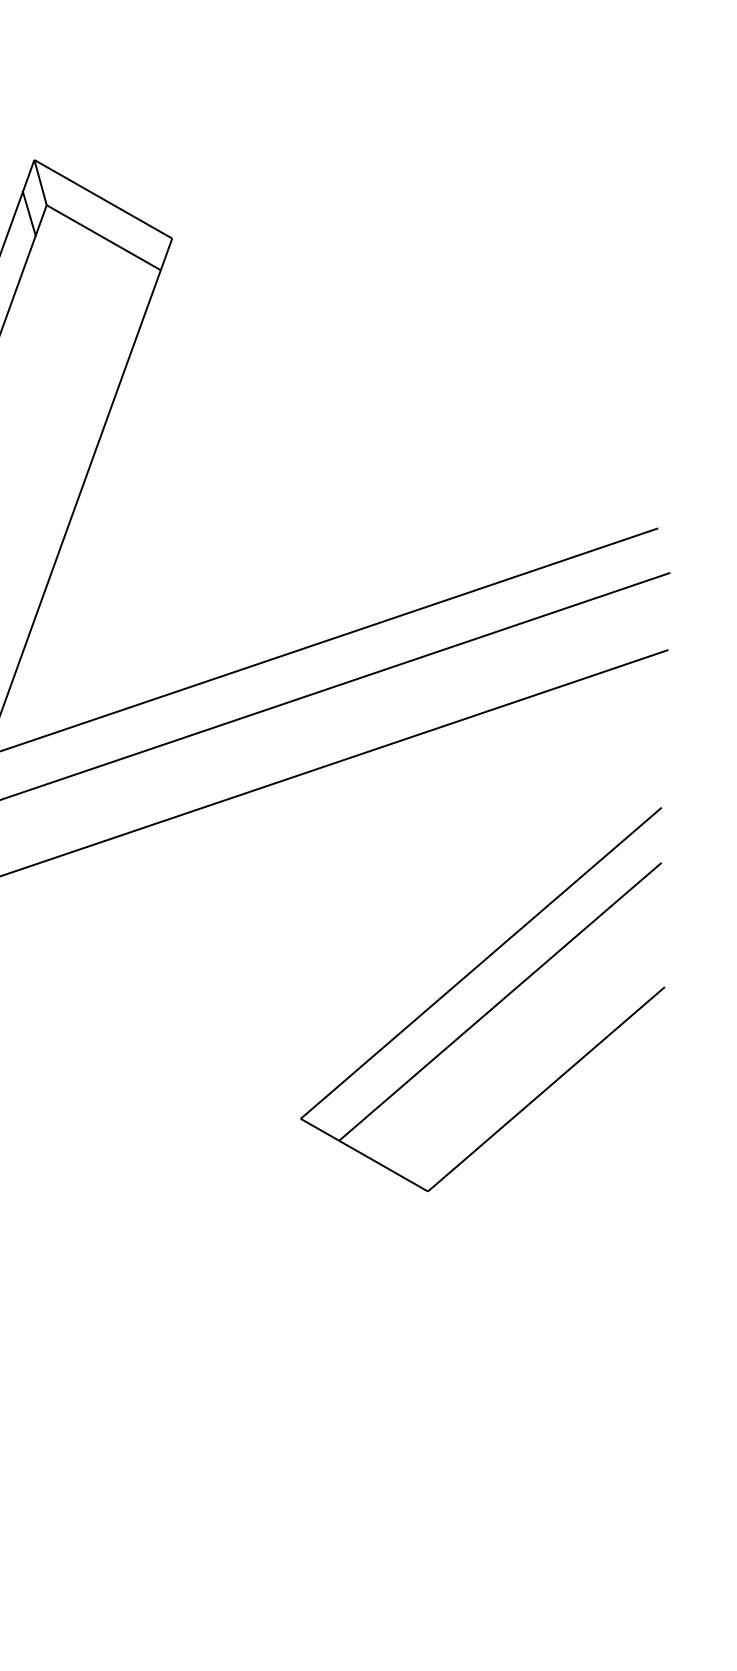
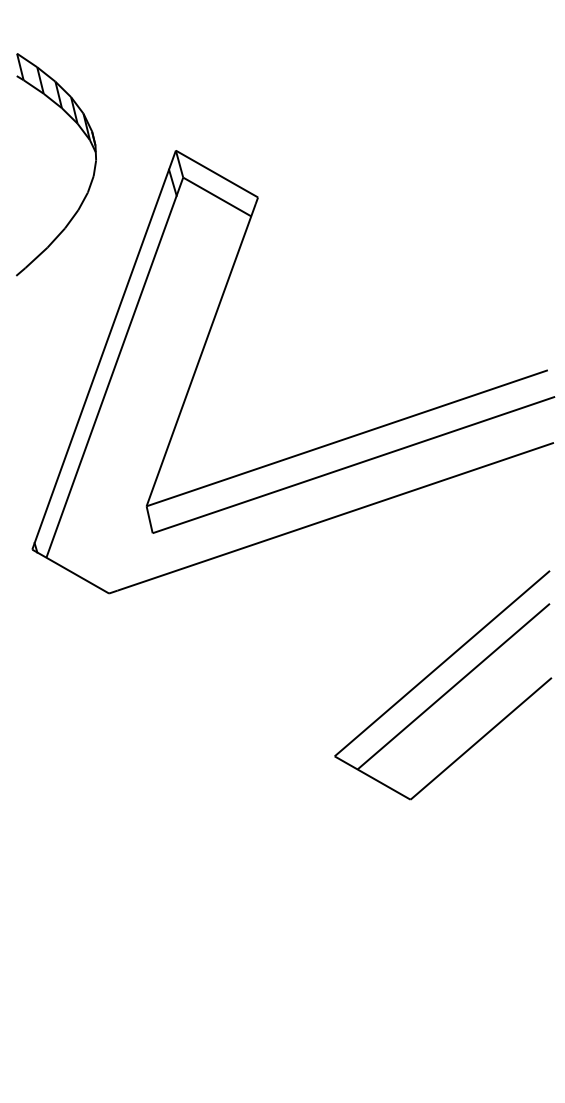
part: (491, 1006) -> (448, 689), moved

